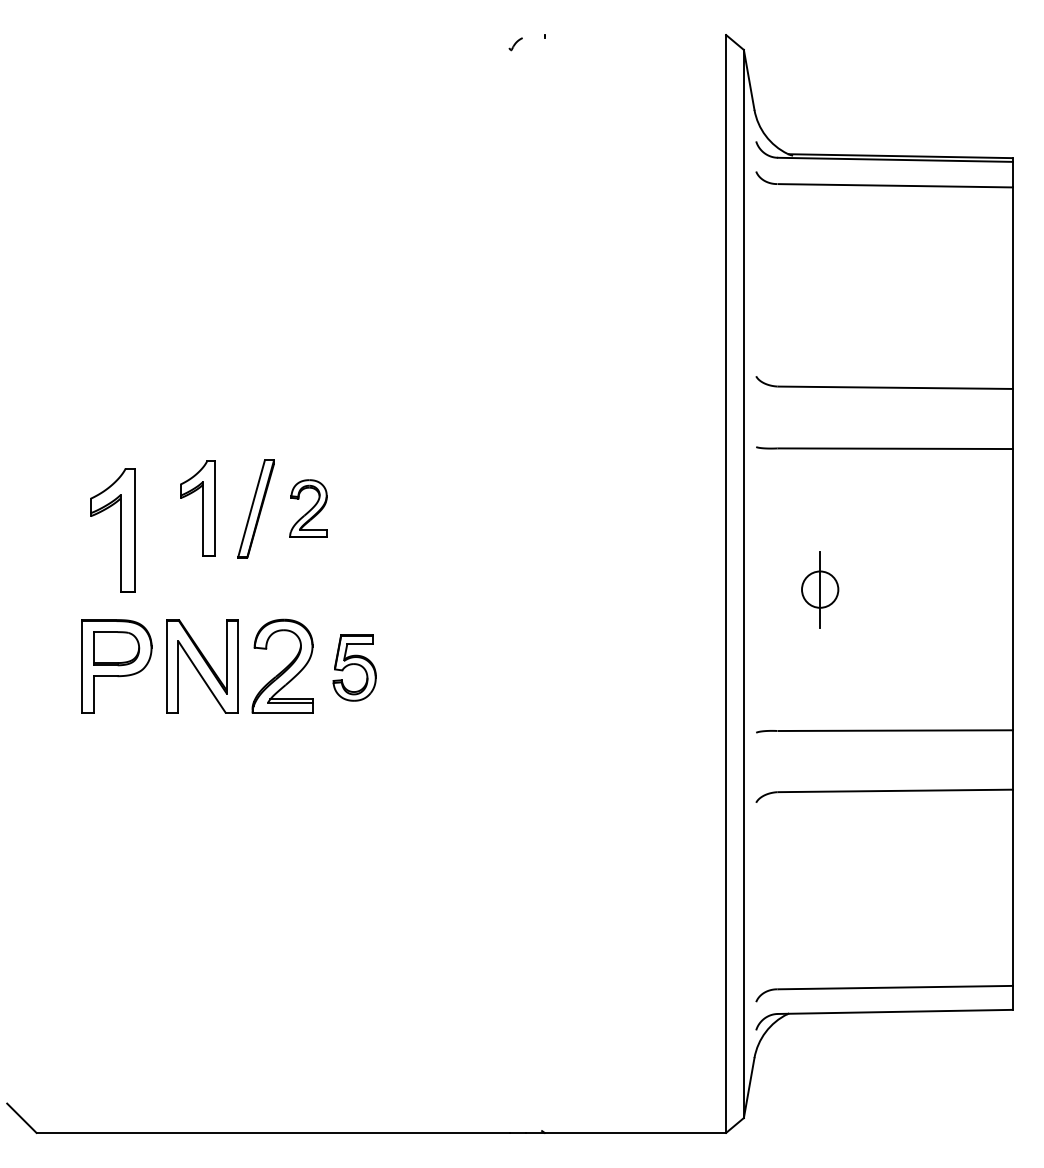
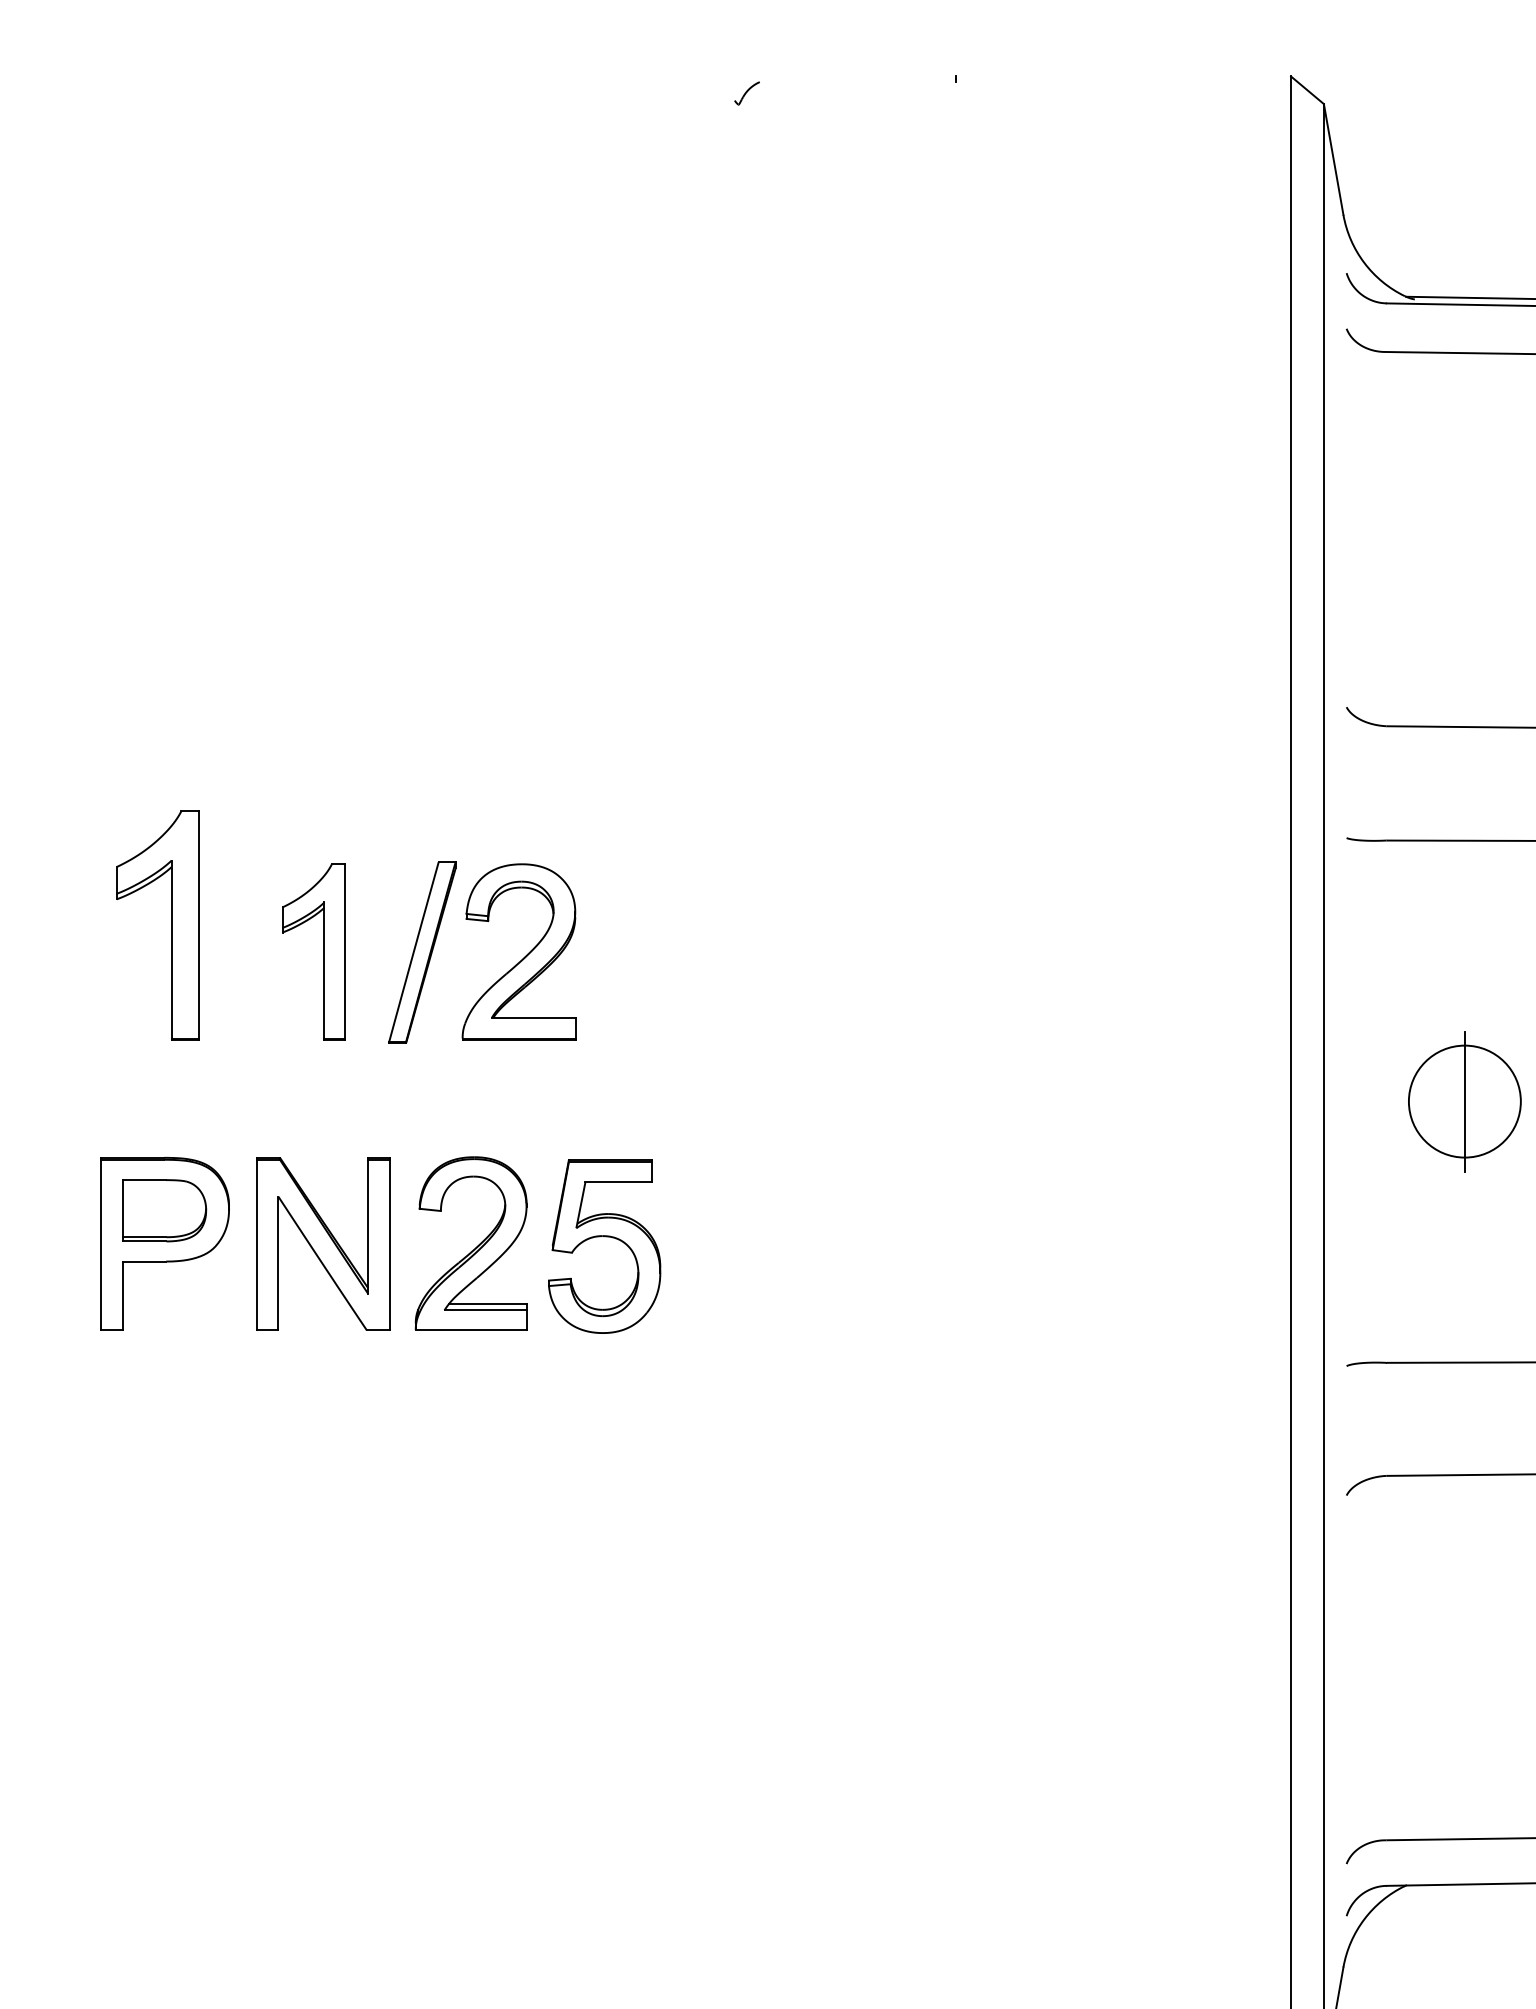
part: (515, 44) -> (746, 93), moved
part: (308, 508) -> (519, 951), size x1.67
part: (120, 530) -> (171, 925), moved
circle: (819, 589) -> (1463, 1101), size x1.67
part: (354, 667) -> (604, 1245), size x1.43

